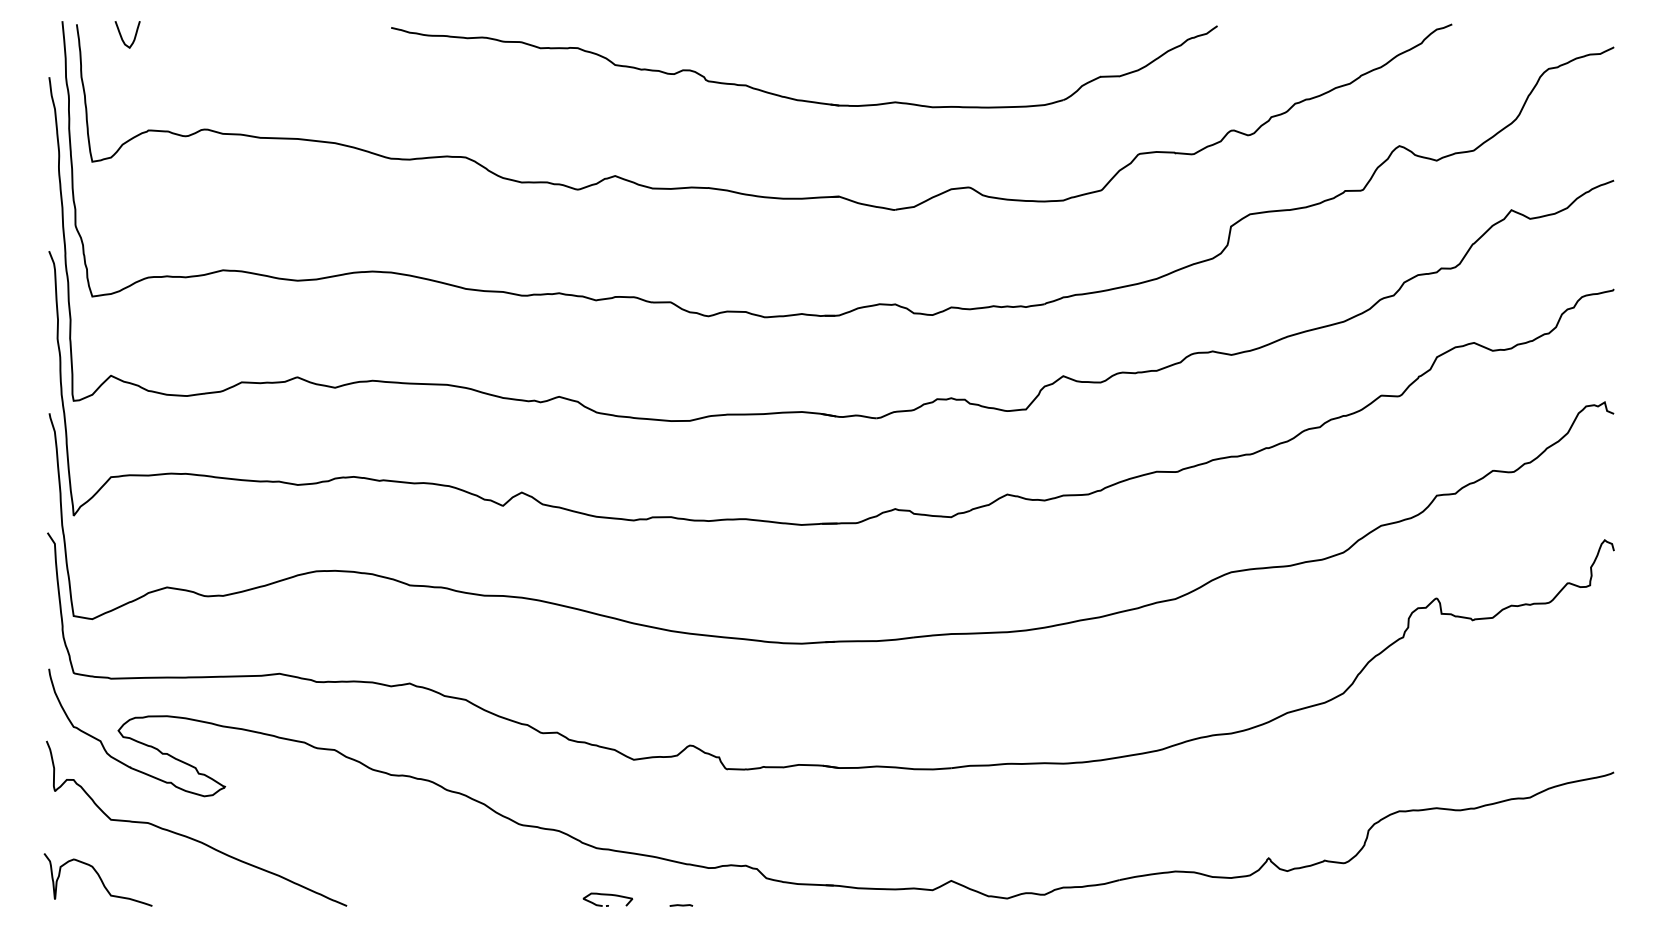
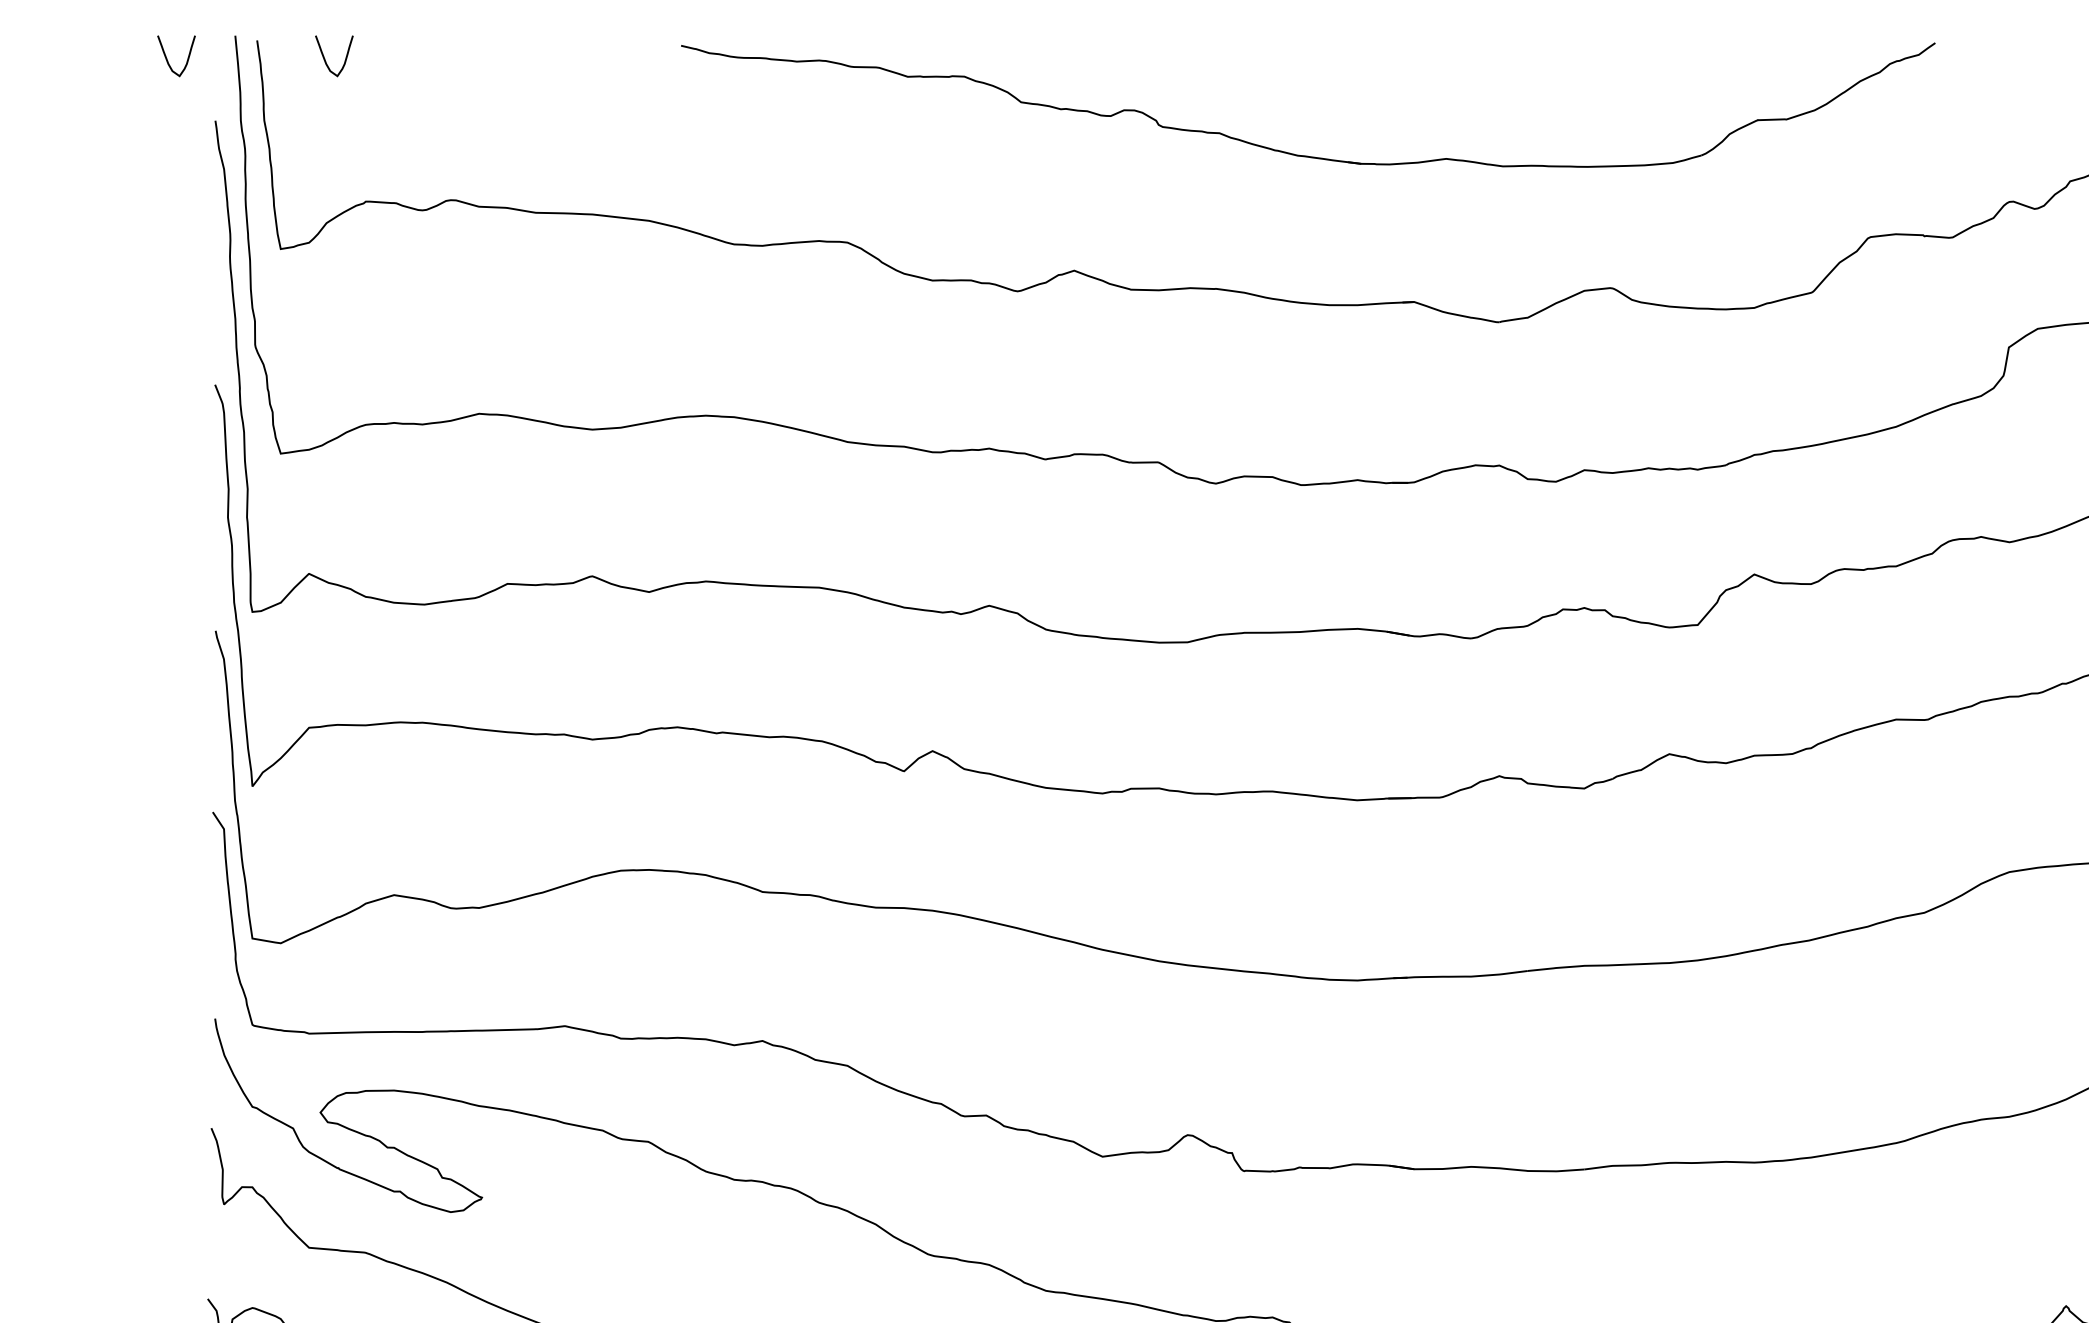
curve: (18, 37) -> (168, 60), added
part: (802, 99) -> (1305, 154), moved

